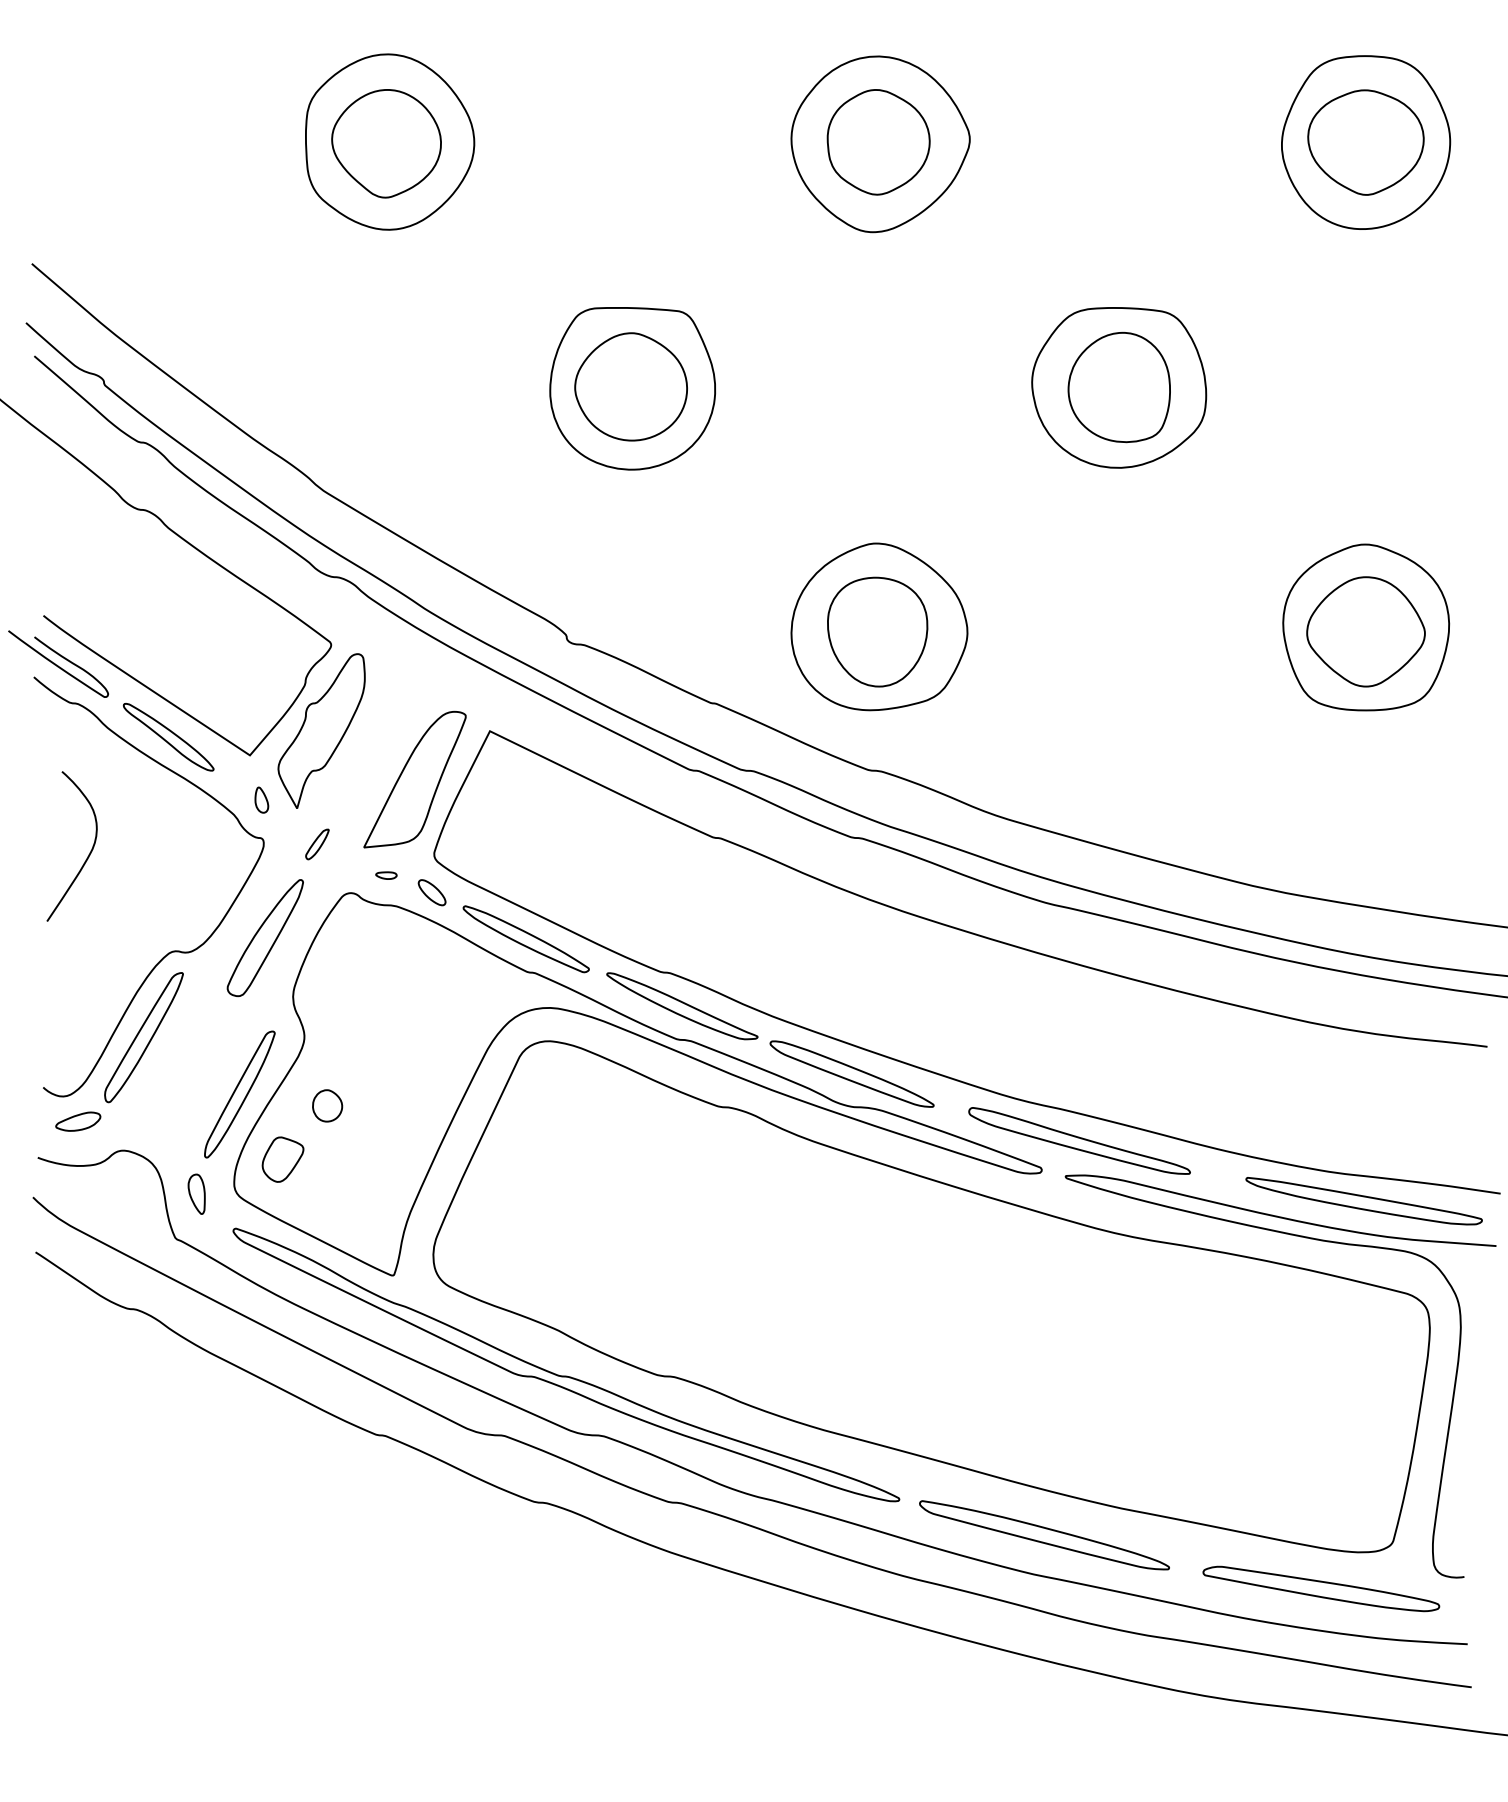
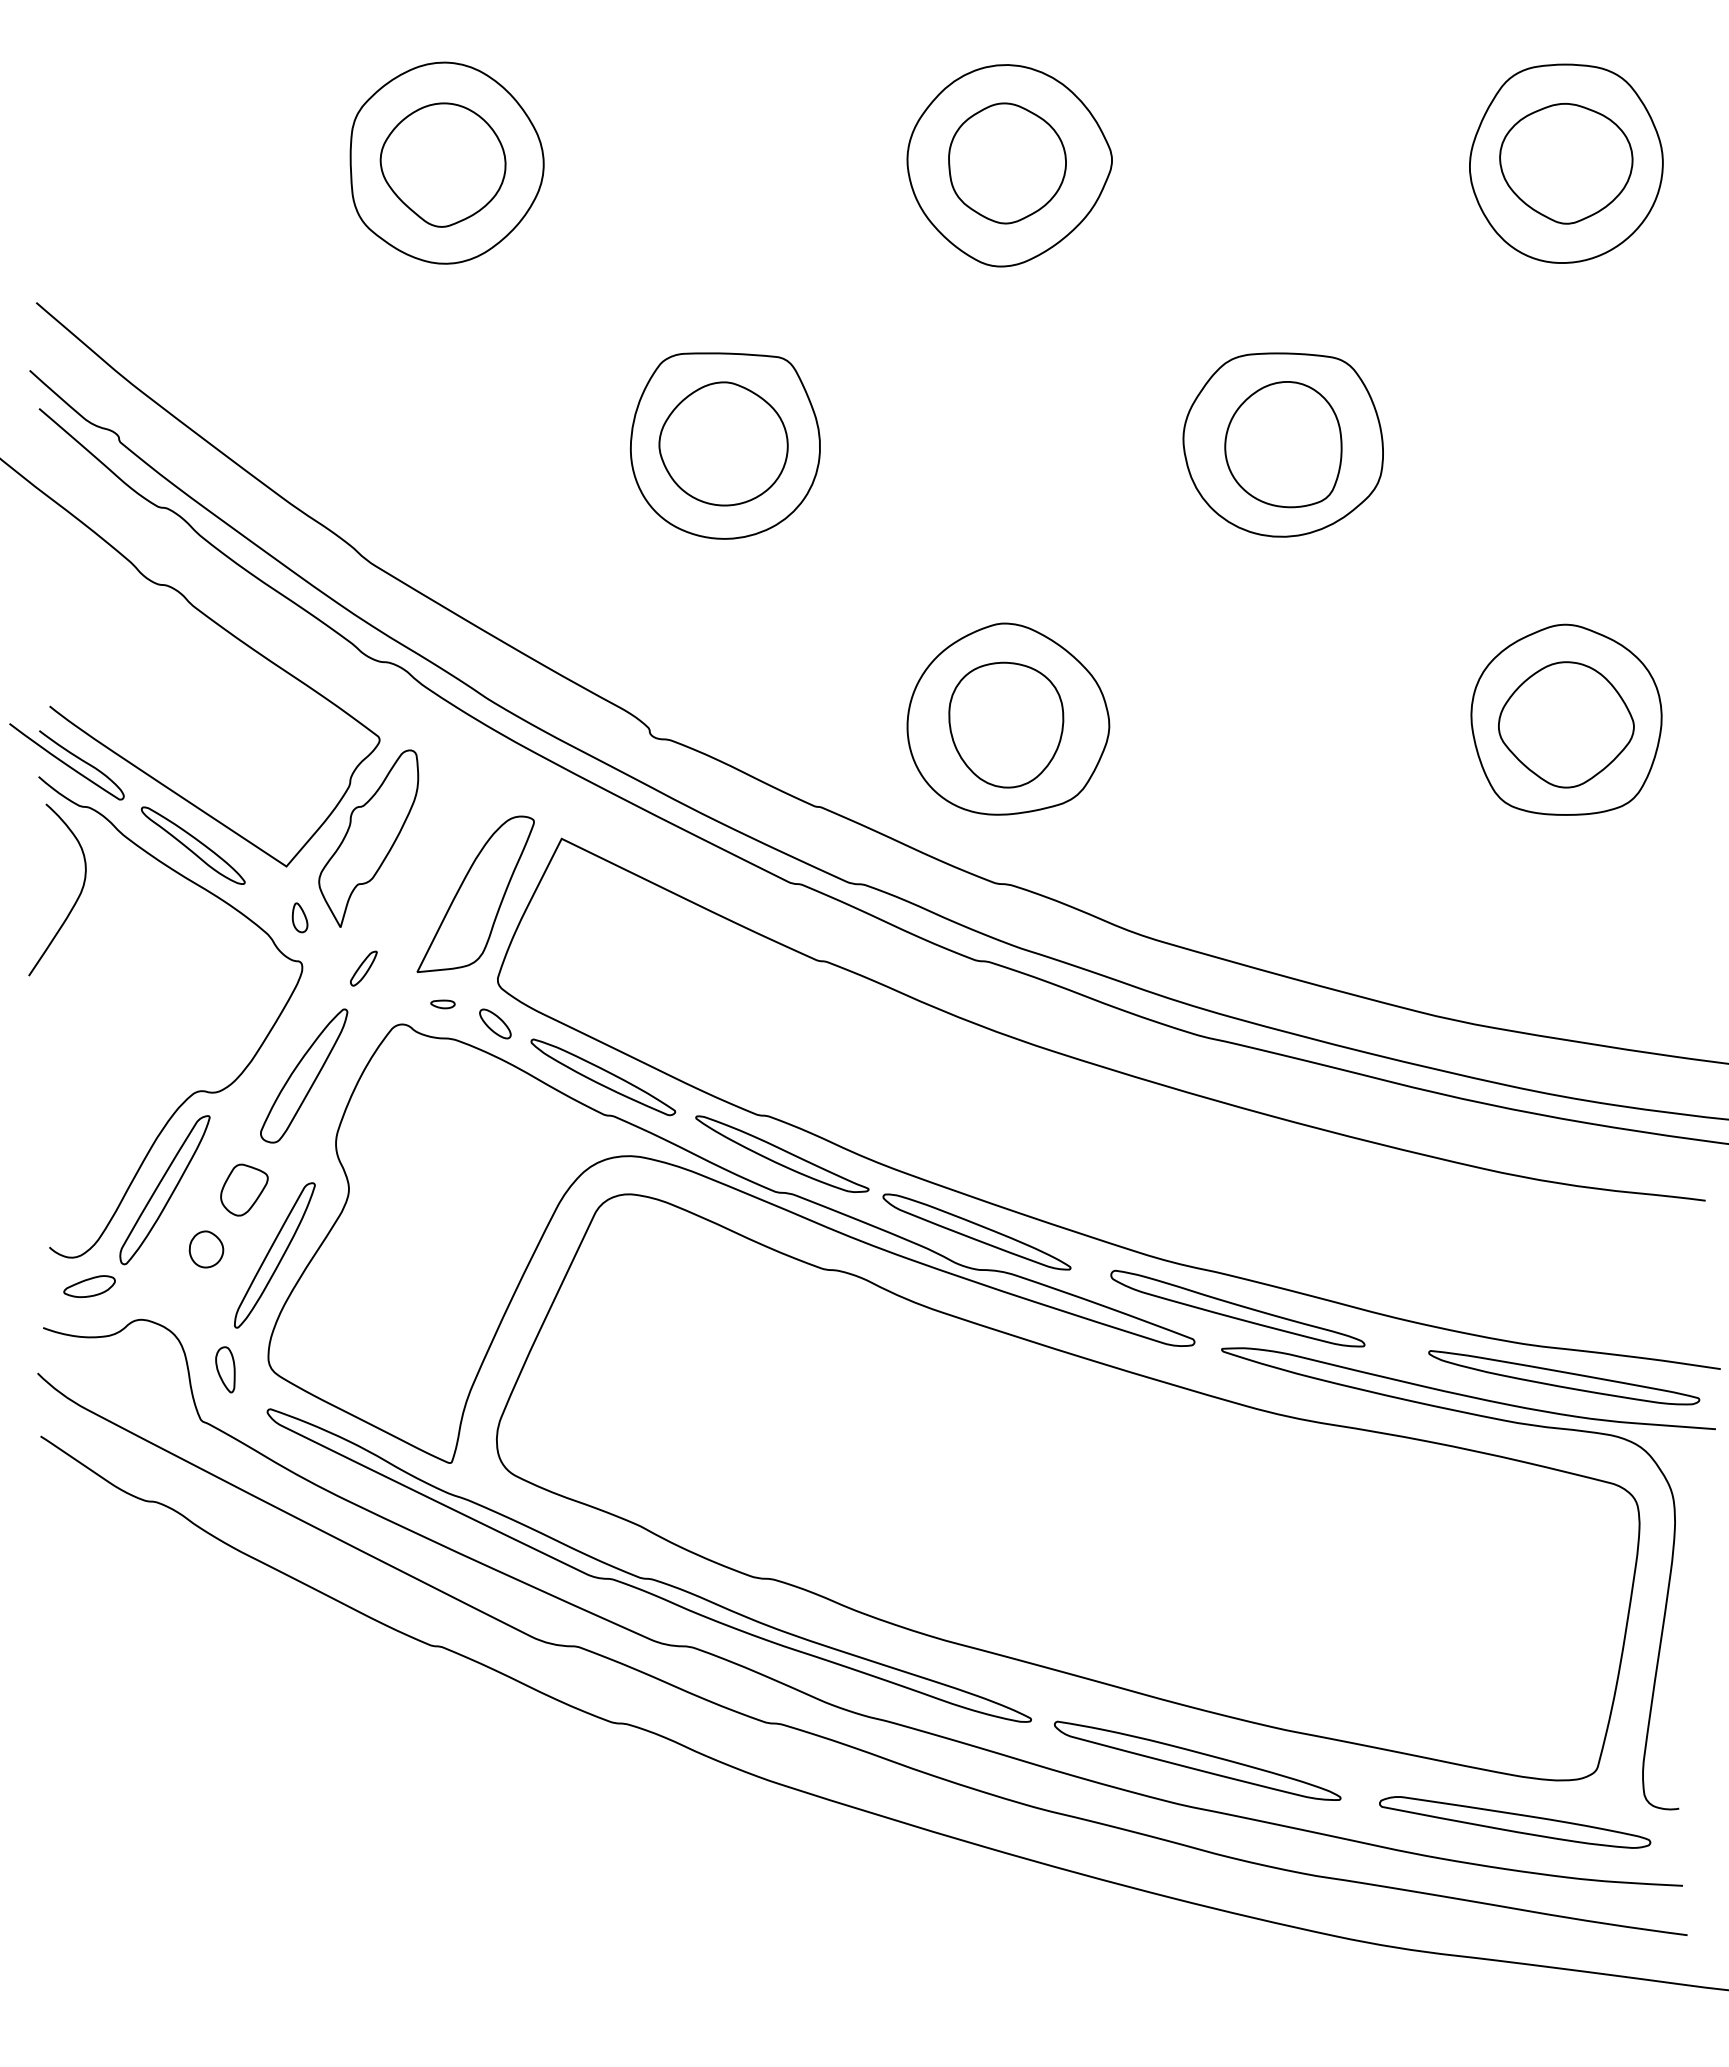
curve: (86, 857) -> (74, 902), moved
part: (327, 1105) -> (206, 1249), moved
part: (283, 1159) -> (244, 1189), moved

